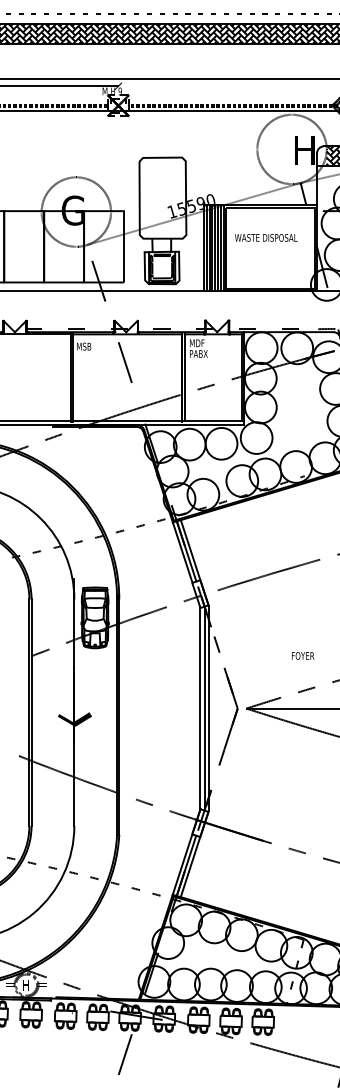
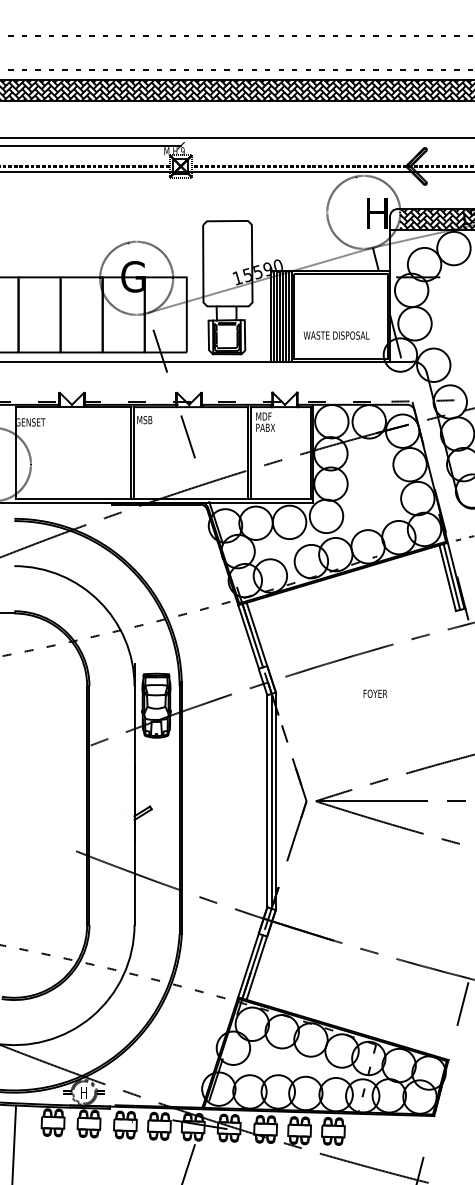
text: (266, 237) -> (336, 335), moved
text: (303, 655) -> (375, 693), moved
fill: (74, 720) -> (134, 813), removed

